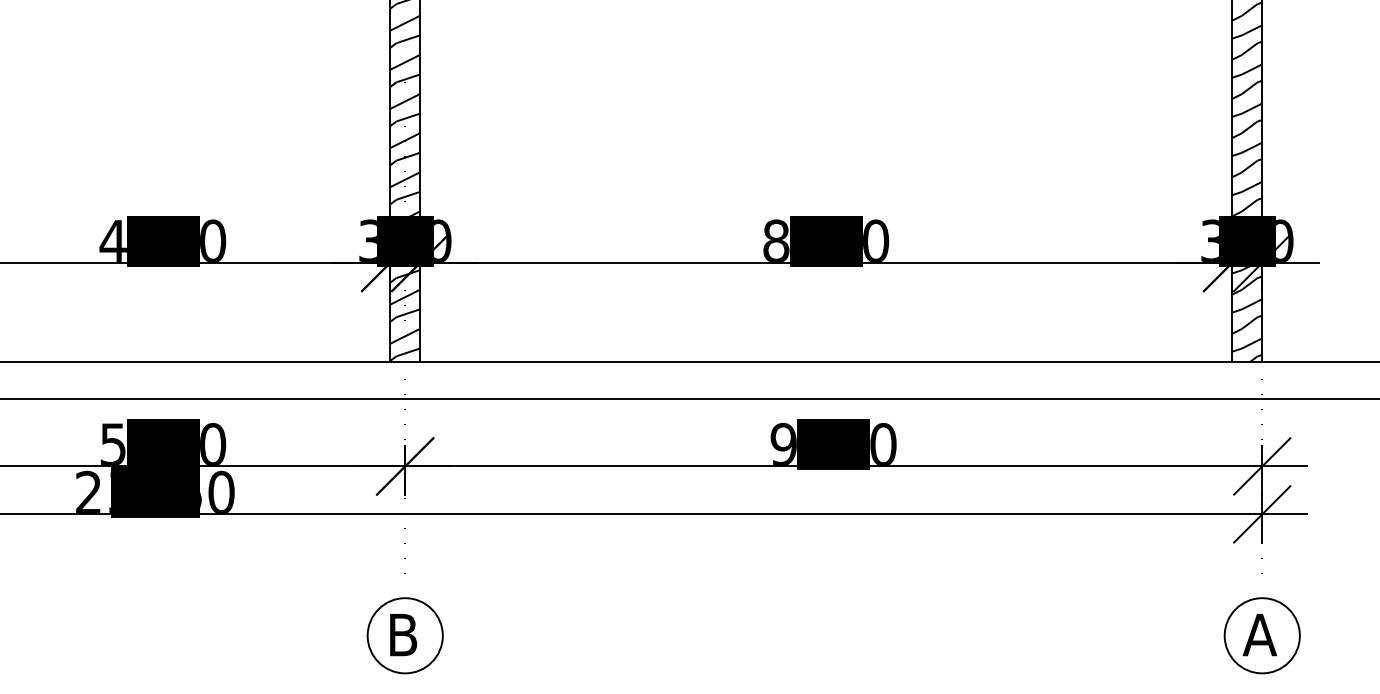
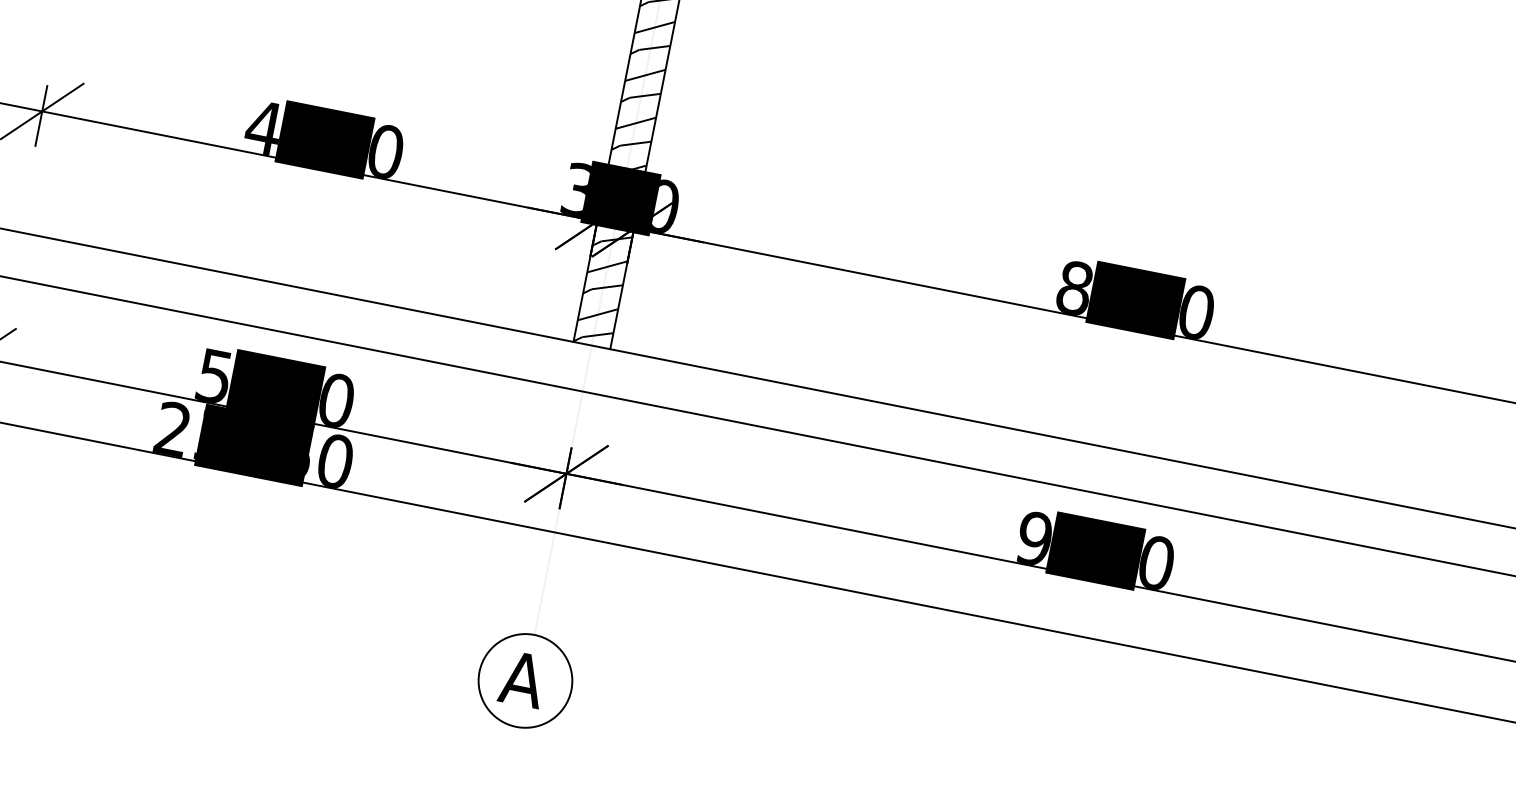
text: (402, 634) -> (522, 678), B -> A

